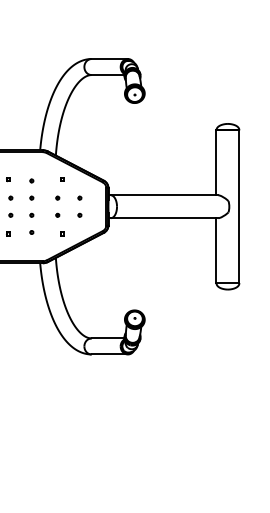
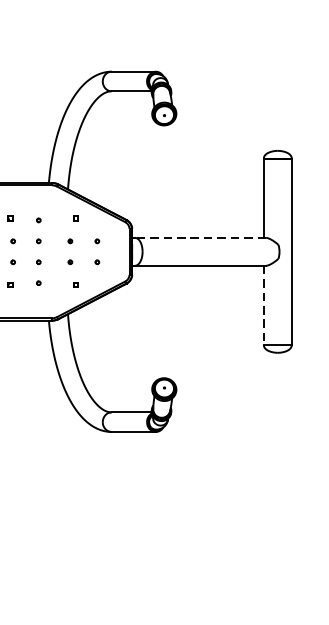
line: (164, 195) -> (200, 238), solid -> dashed
line: (216, 251) -> (263, 306), solid -> dashed

